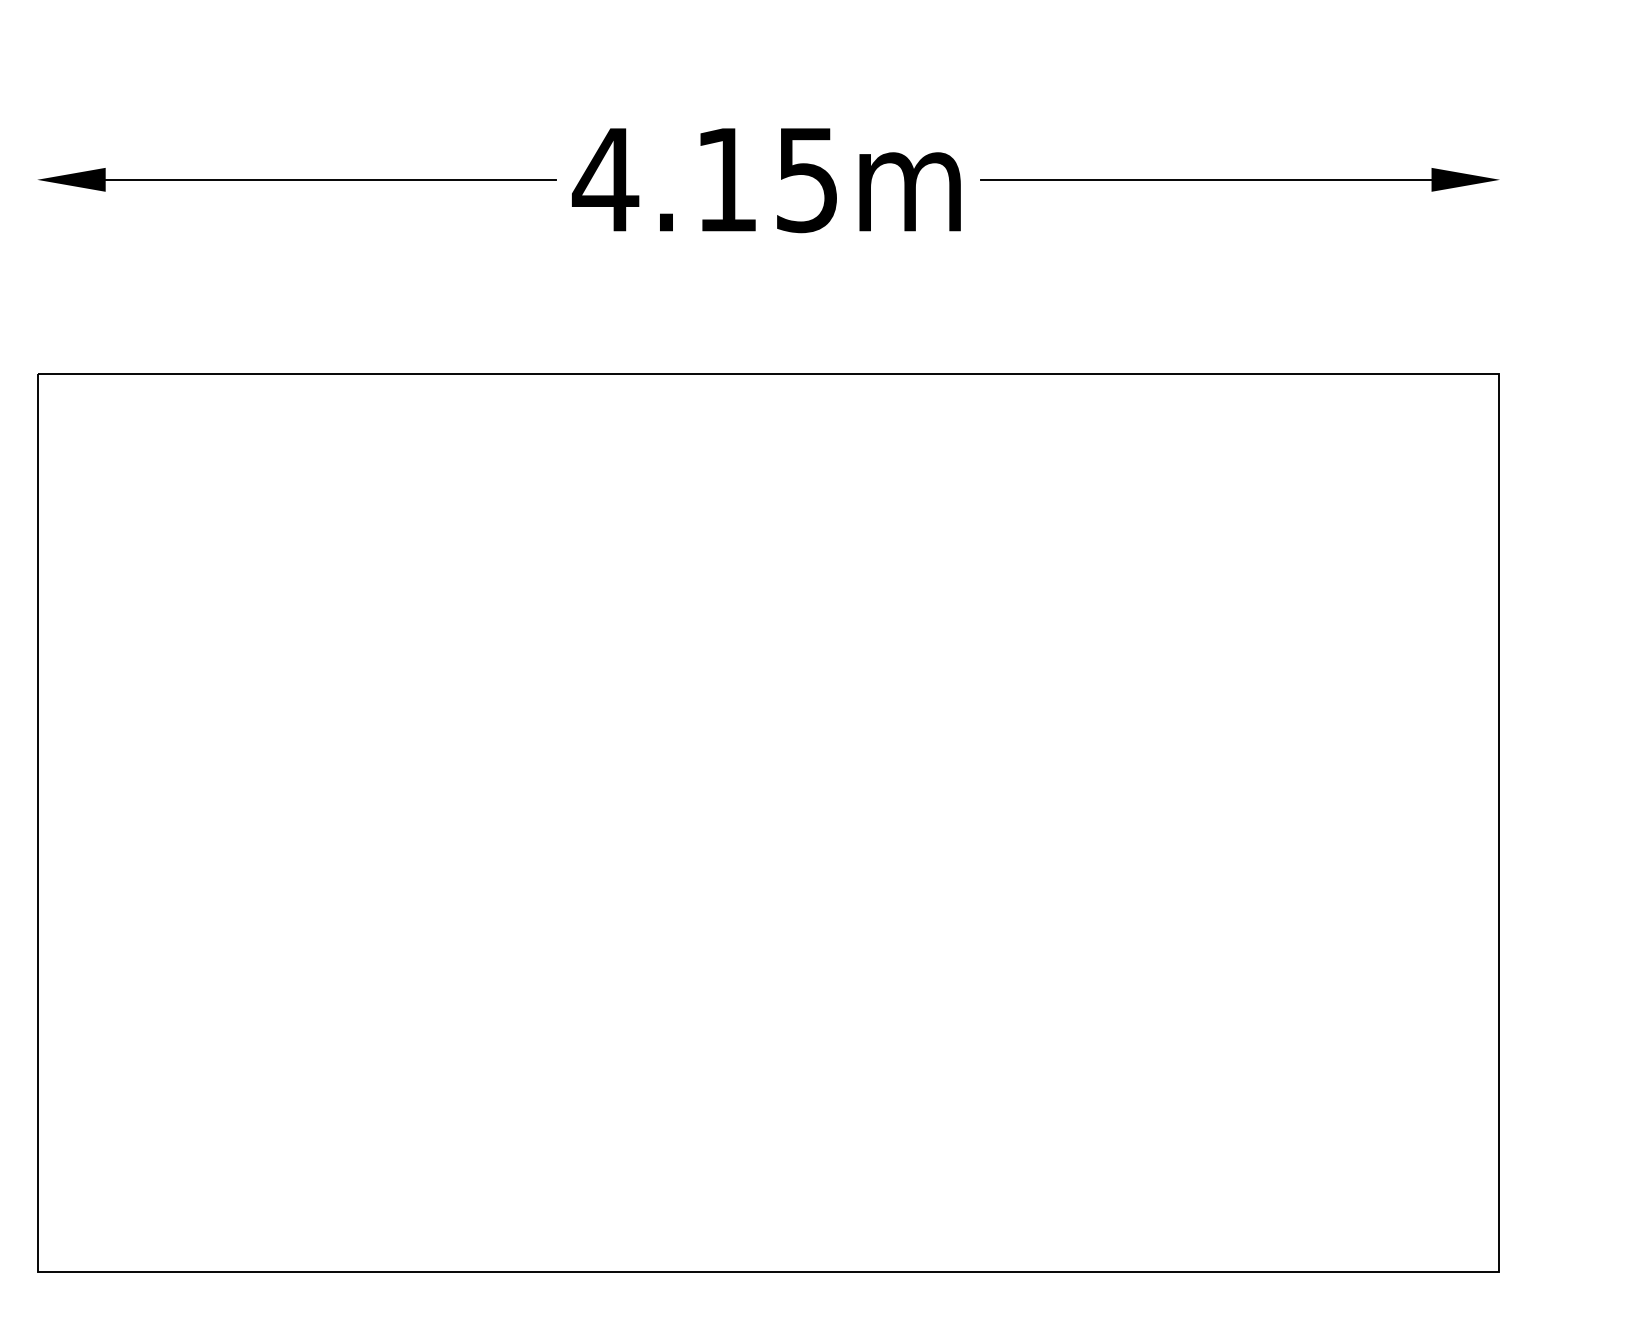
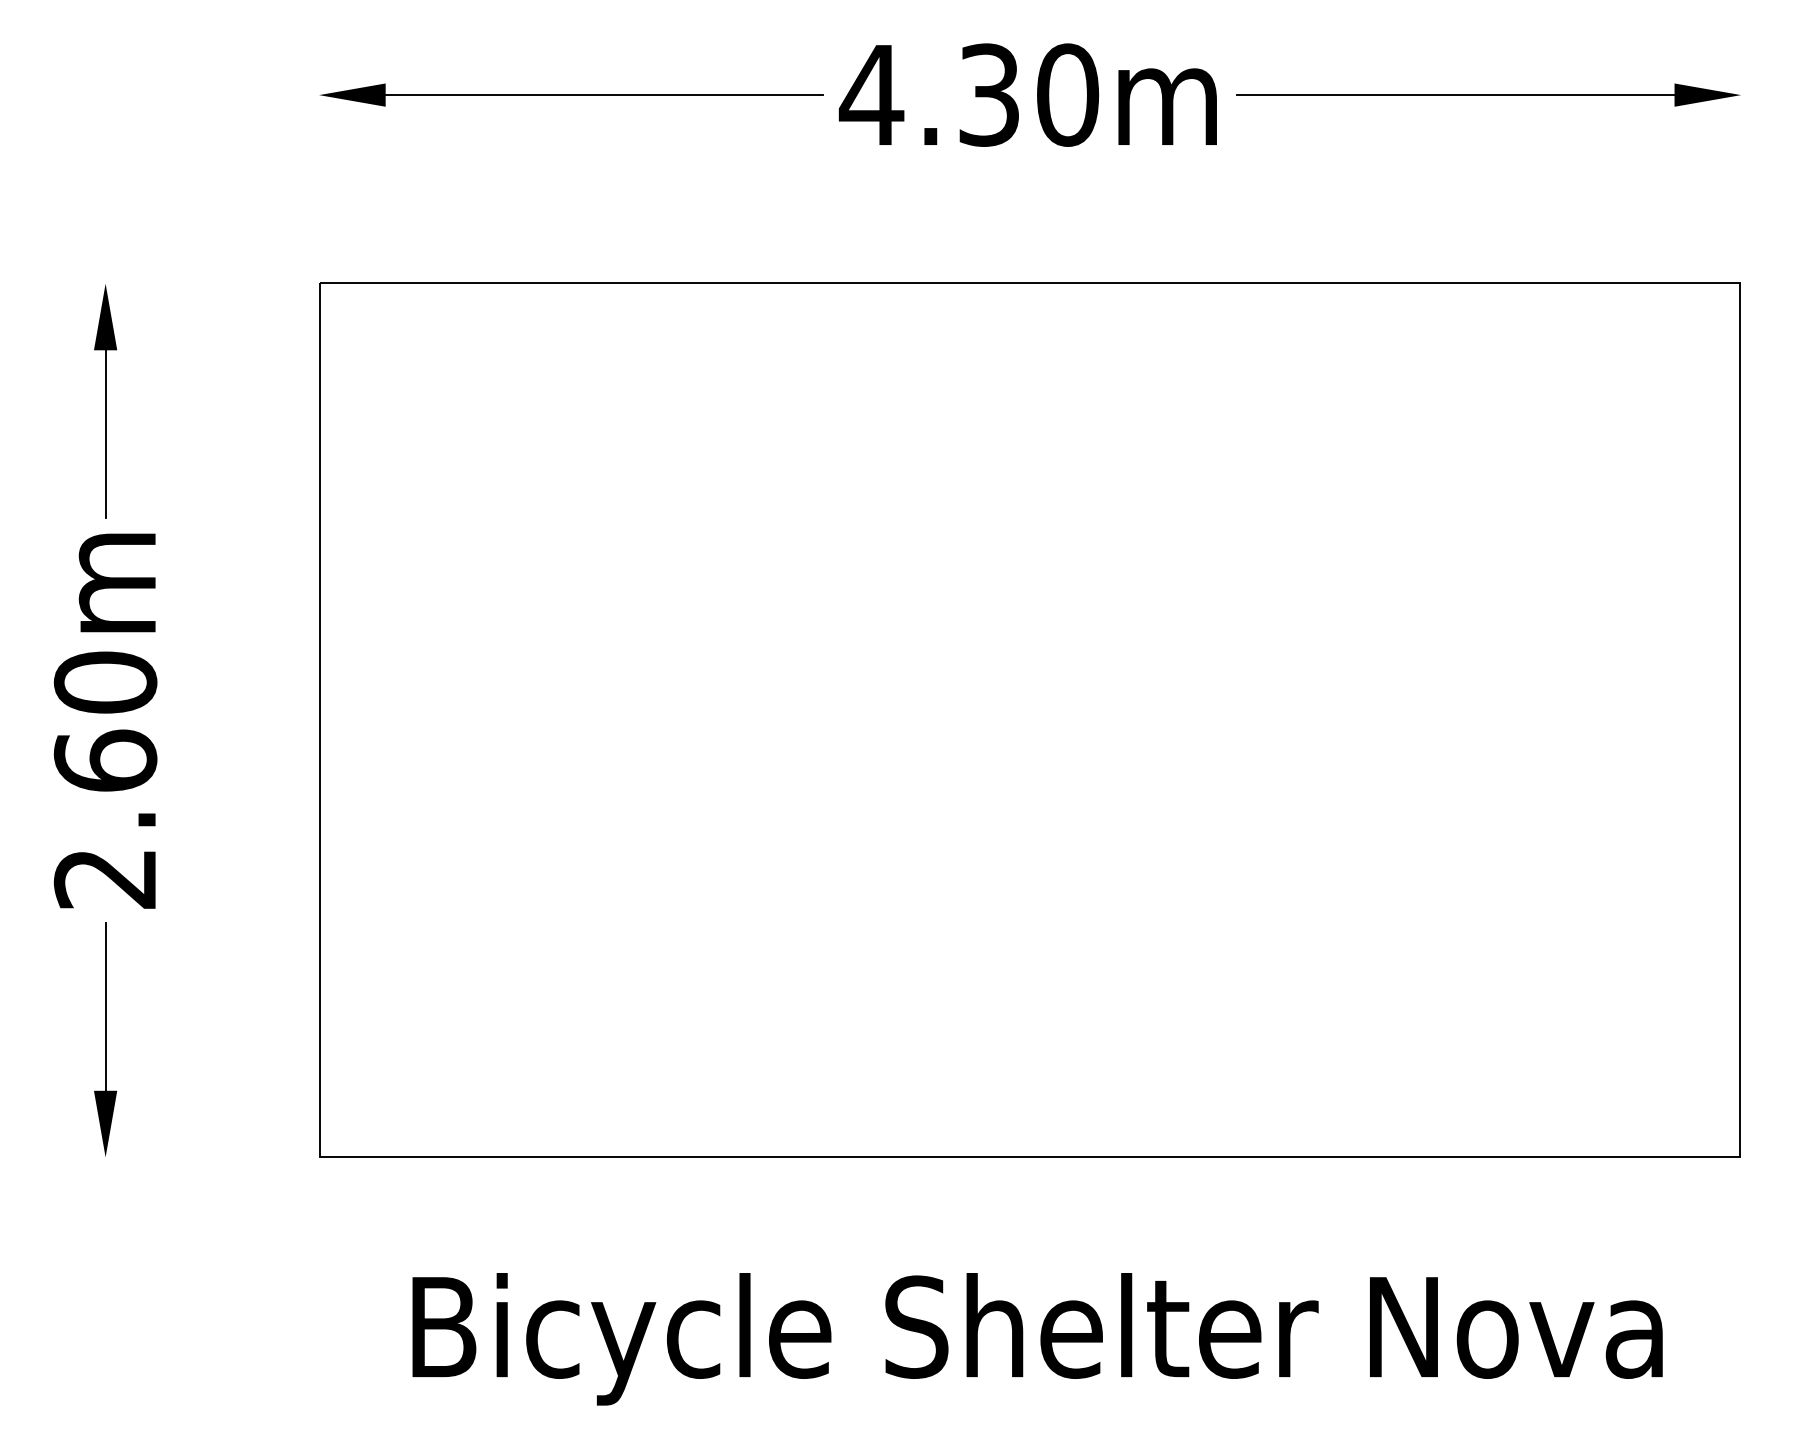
text: (768, 179) -> (1029, 94), 4.15m -> 4.30m

